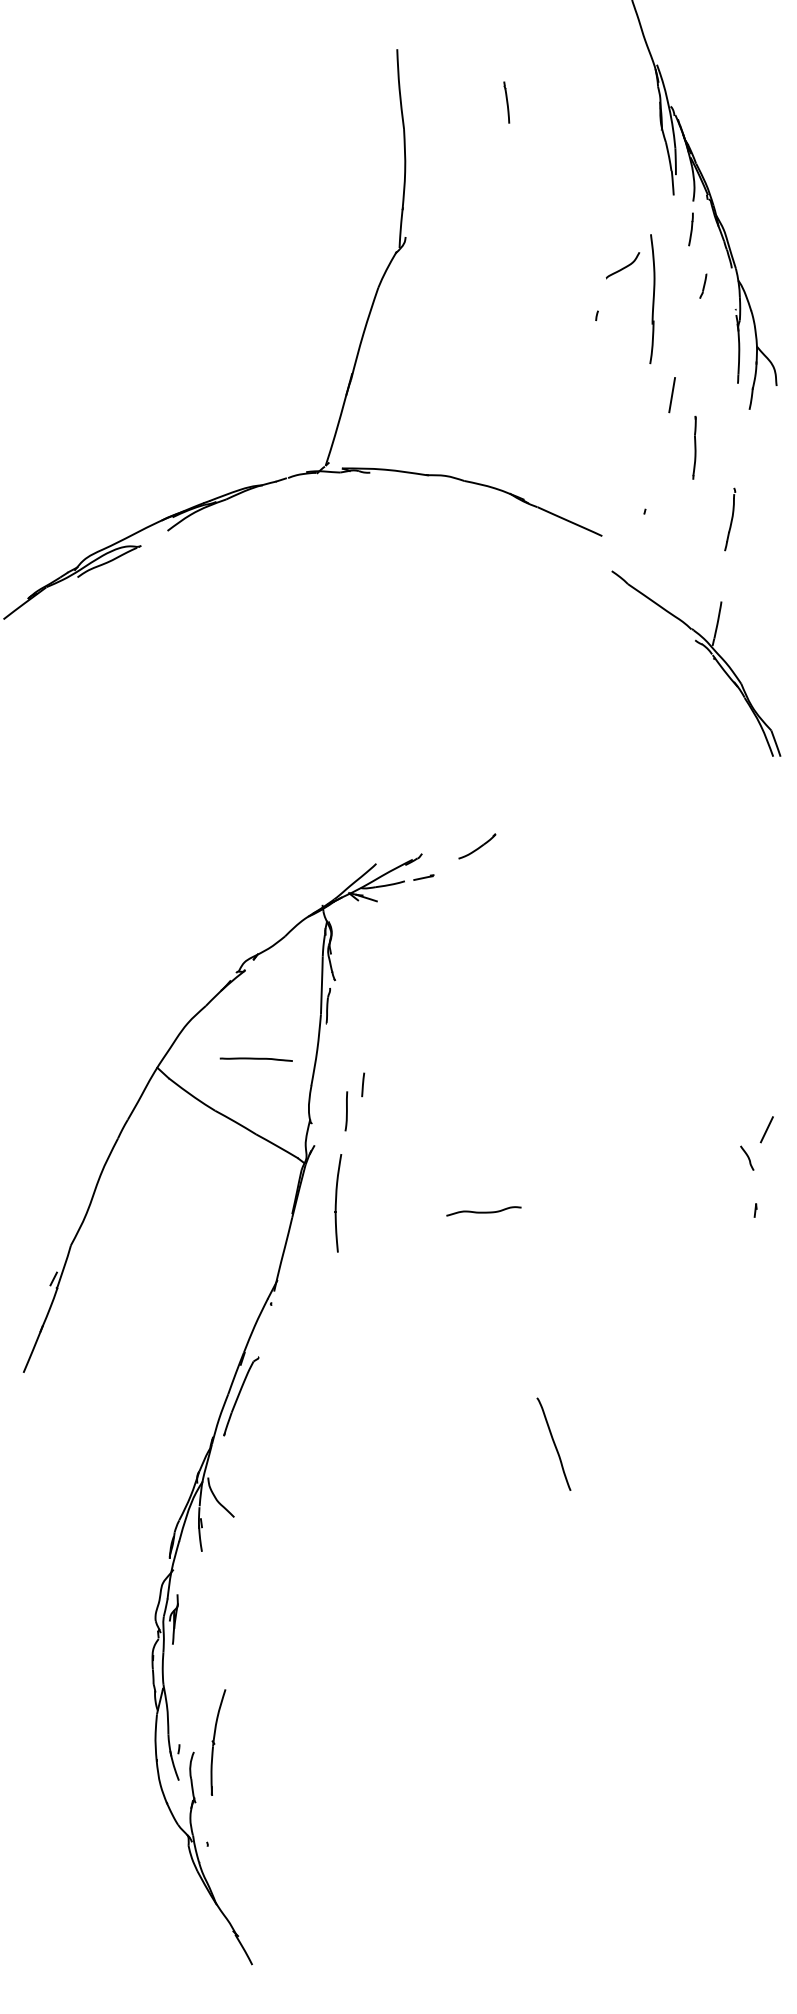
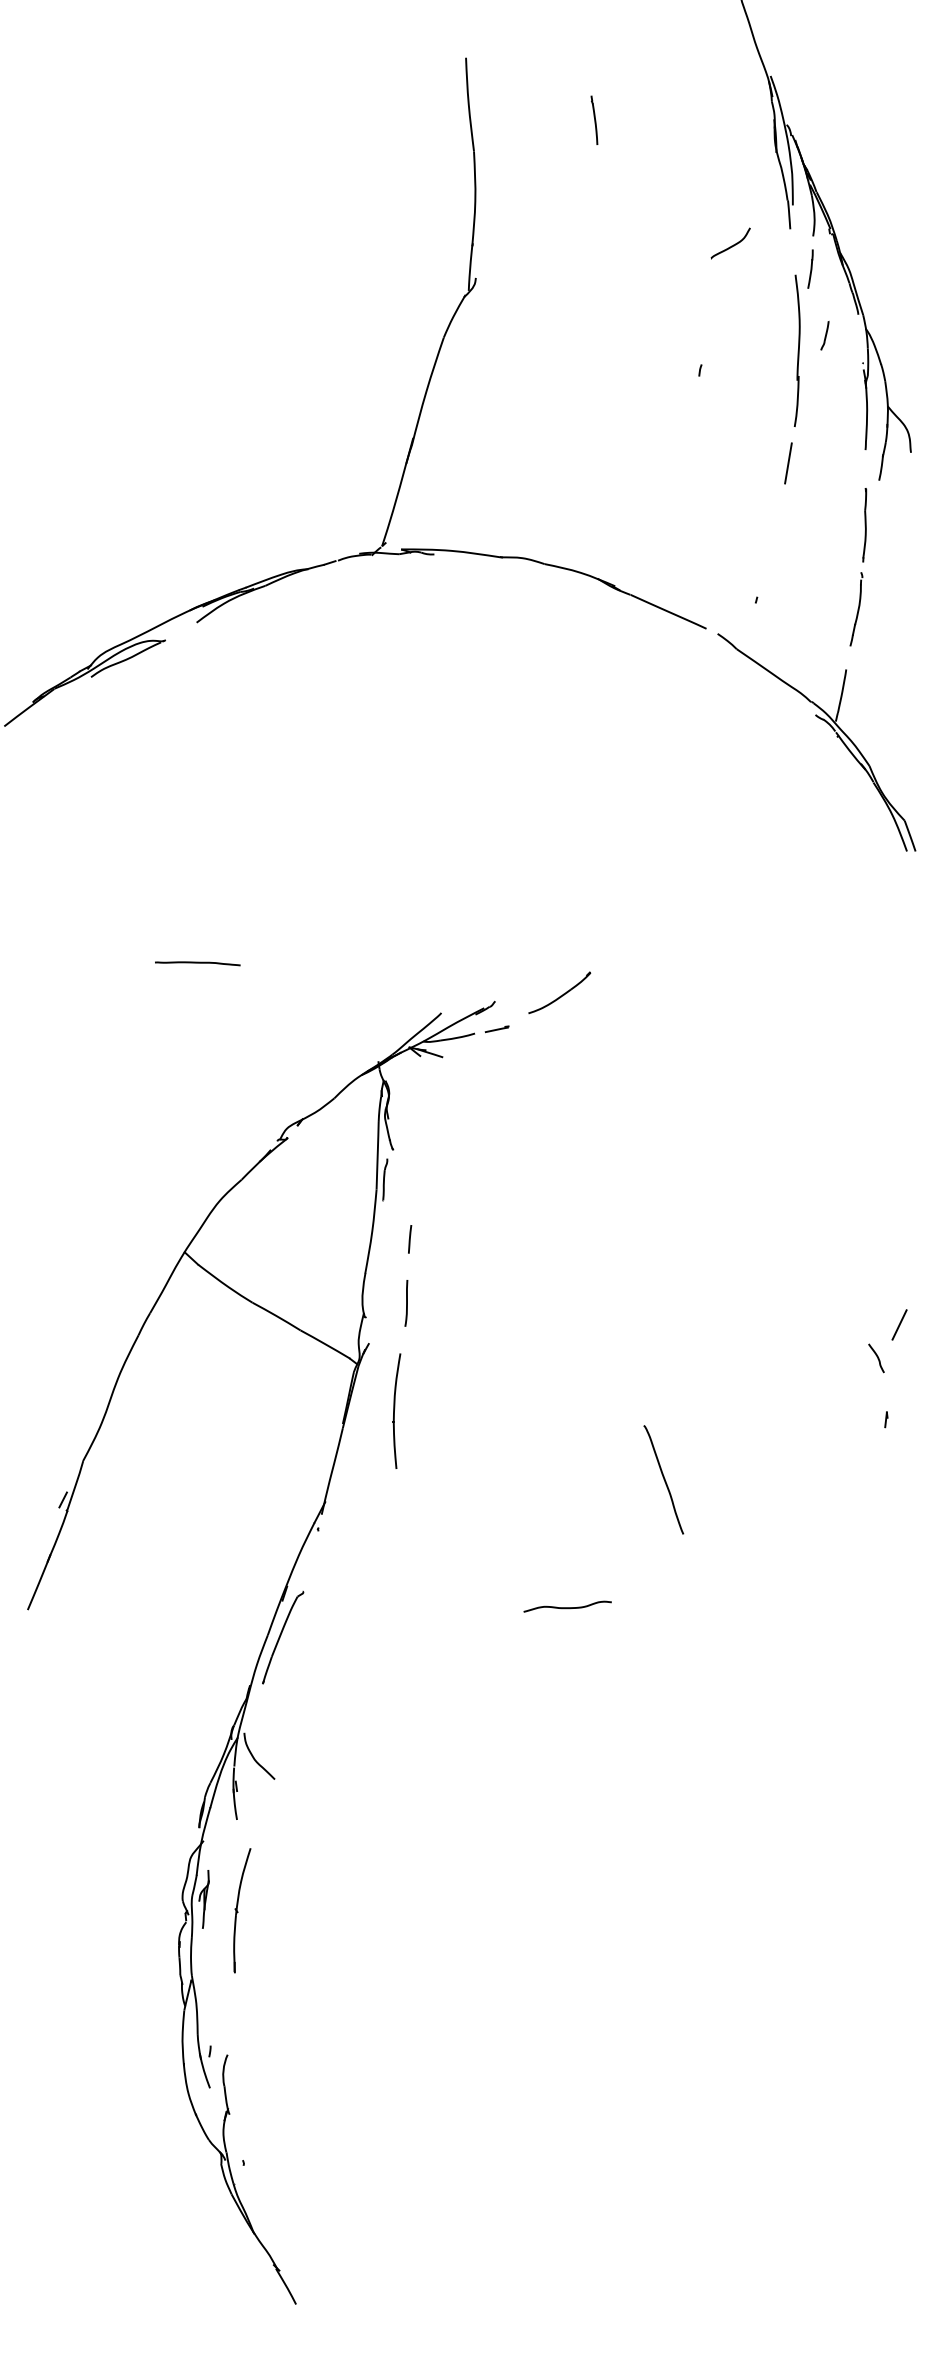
curve: (623, 267) -> (731, 245), moved
part: (651, 298) -> (796, 350), moved
part: (694, 448) -> (864, 525), moved
part: (708, 651) -> (831, 728), moved
part: (476, 846) -> (559, 992), size x1.43
curve: (256, 1059) -> (197, 963), moved
line: (363, 1085) -> (410, 1239), moved
curve: (483, 1212) -> (567, 1607), moved
curve: (553, 1444) -> (663, 1479), moved
part: (218, 1742) -> (242, 1910), moved

